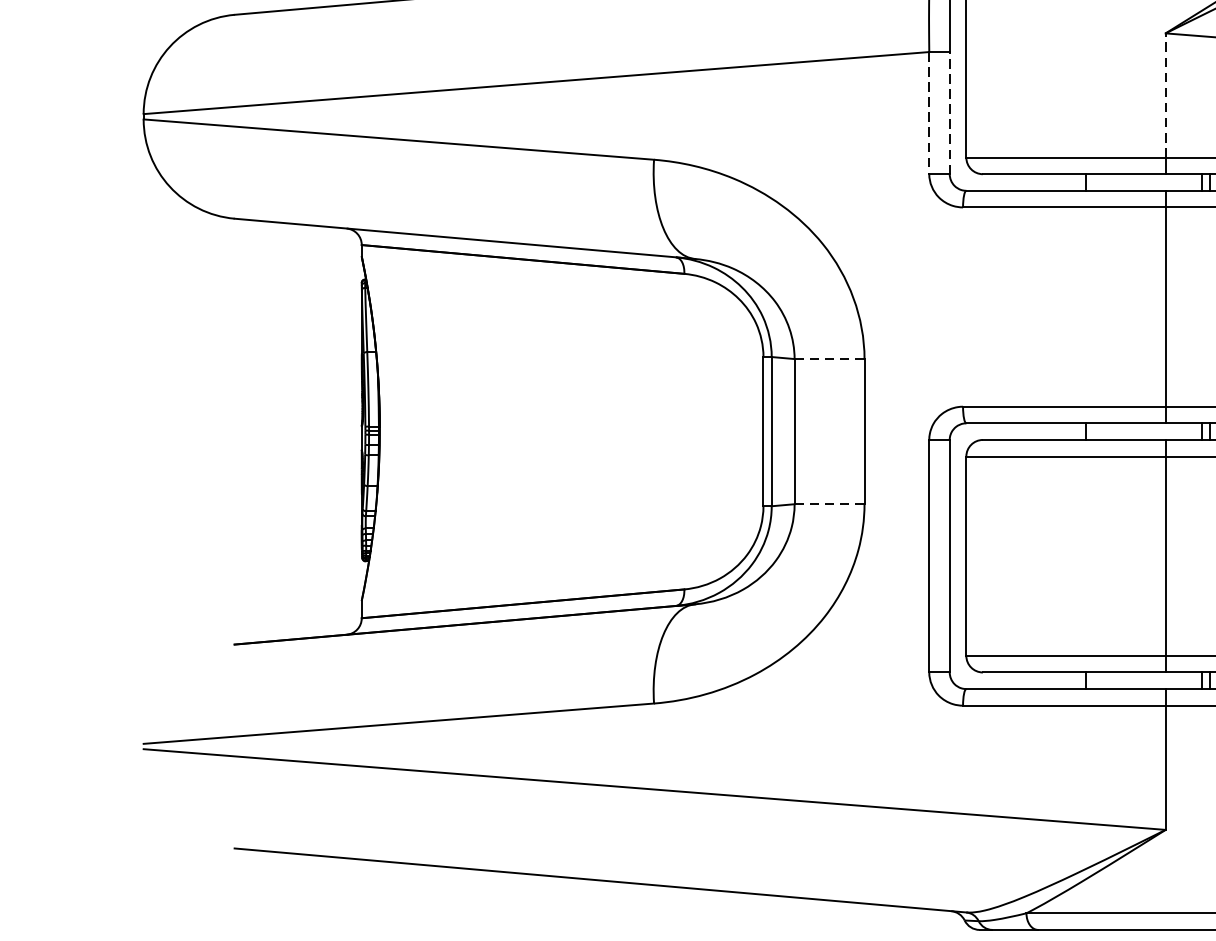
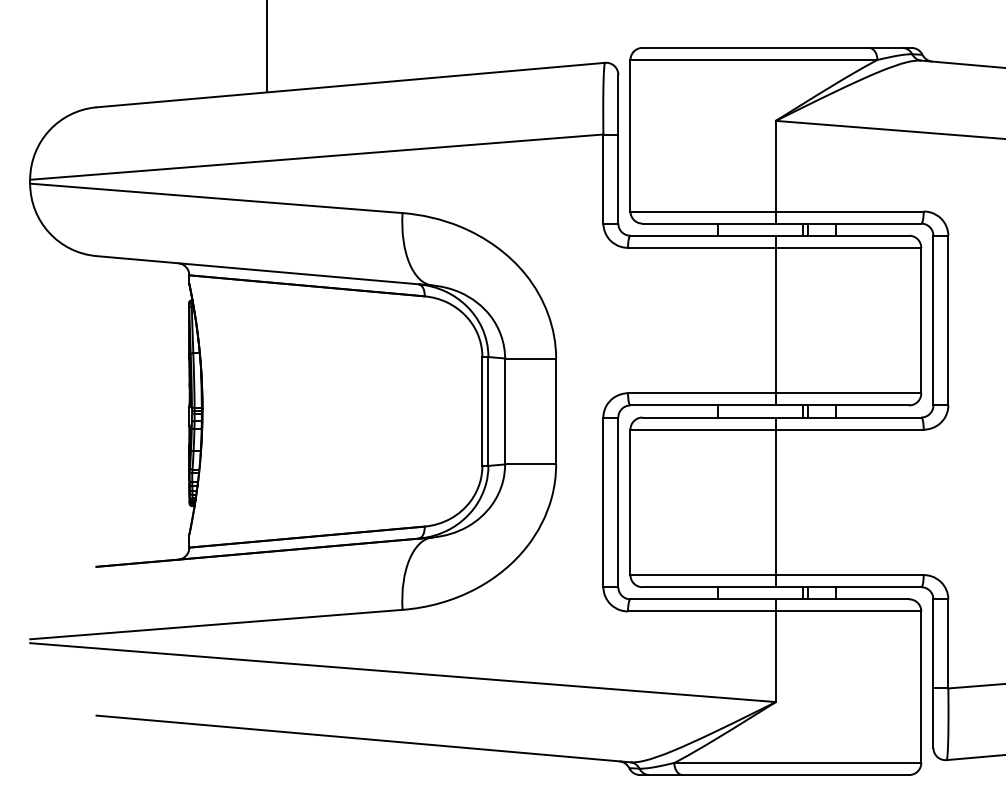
line: (1165, 94) -> (775, 165), dashed -> solid
line: (929, 113) -> (603, 179), dashed -> solid
line: (949, 113) -> (618, 179), dashed -> solid
line: (829, 359) -> (530, 358), dashed -> solid
line: (829, 504) -> (530, 464), dashed -> solid

